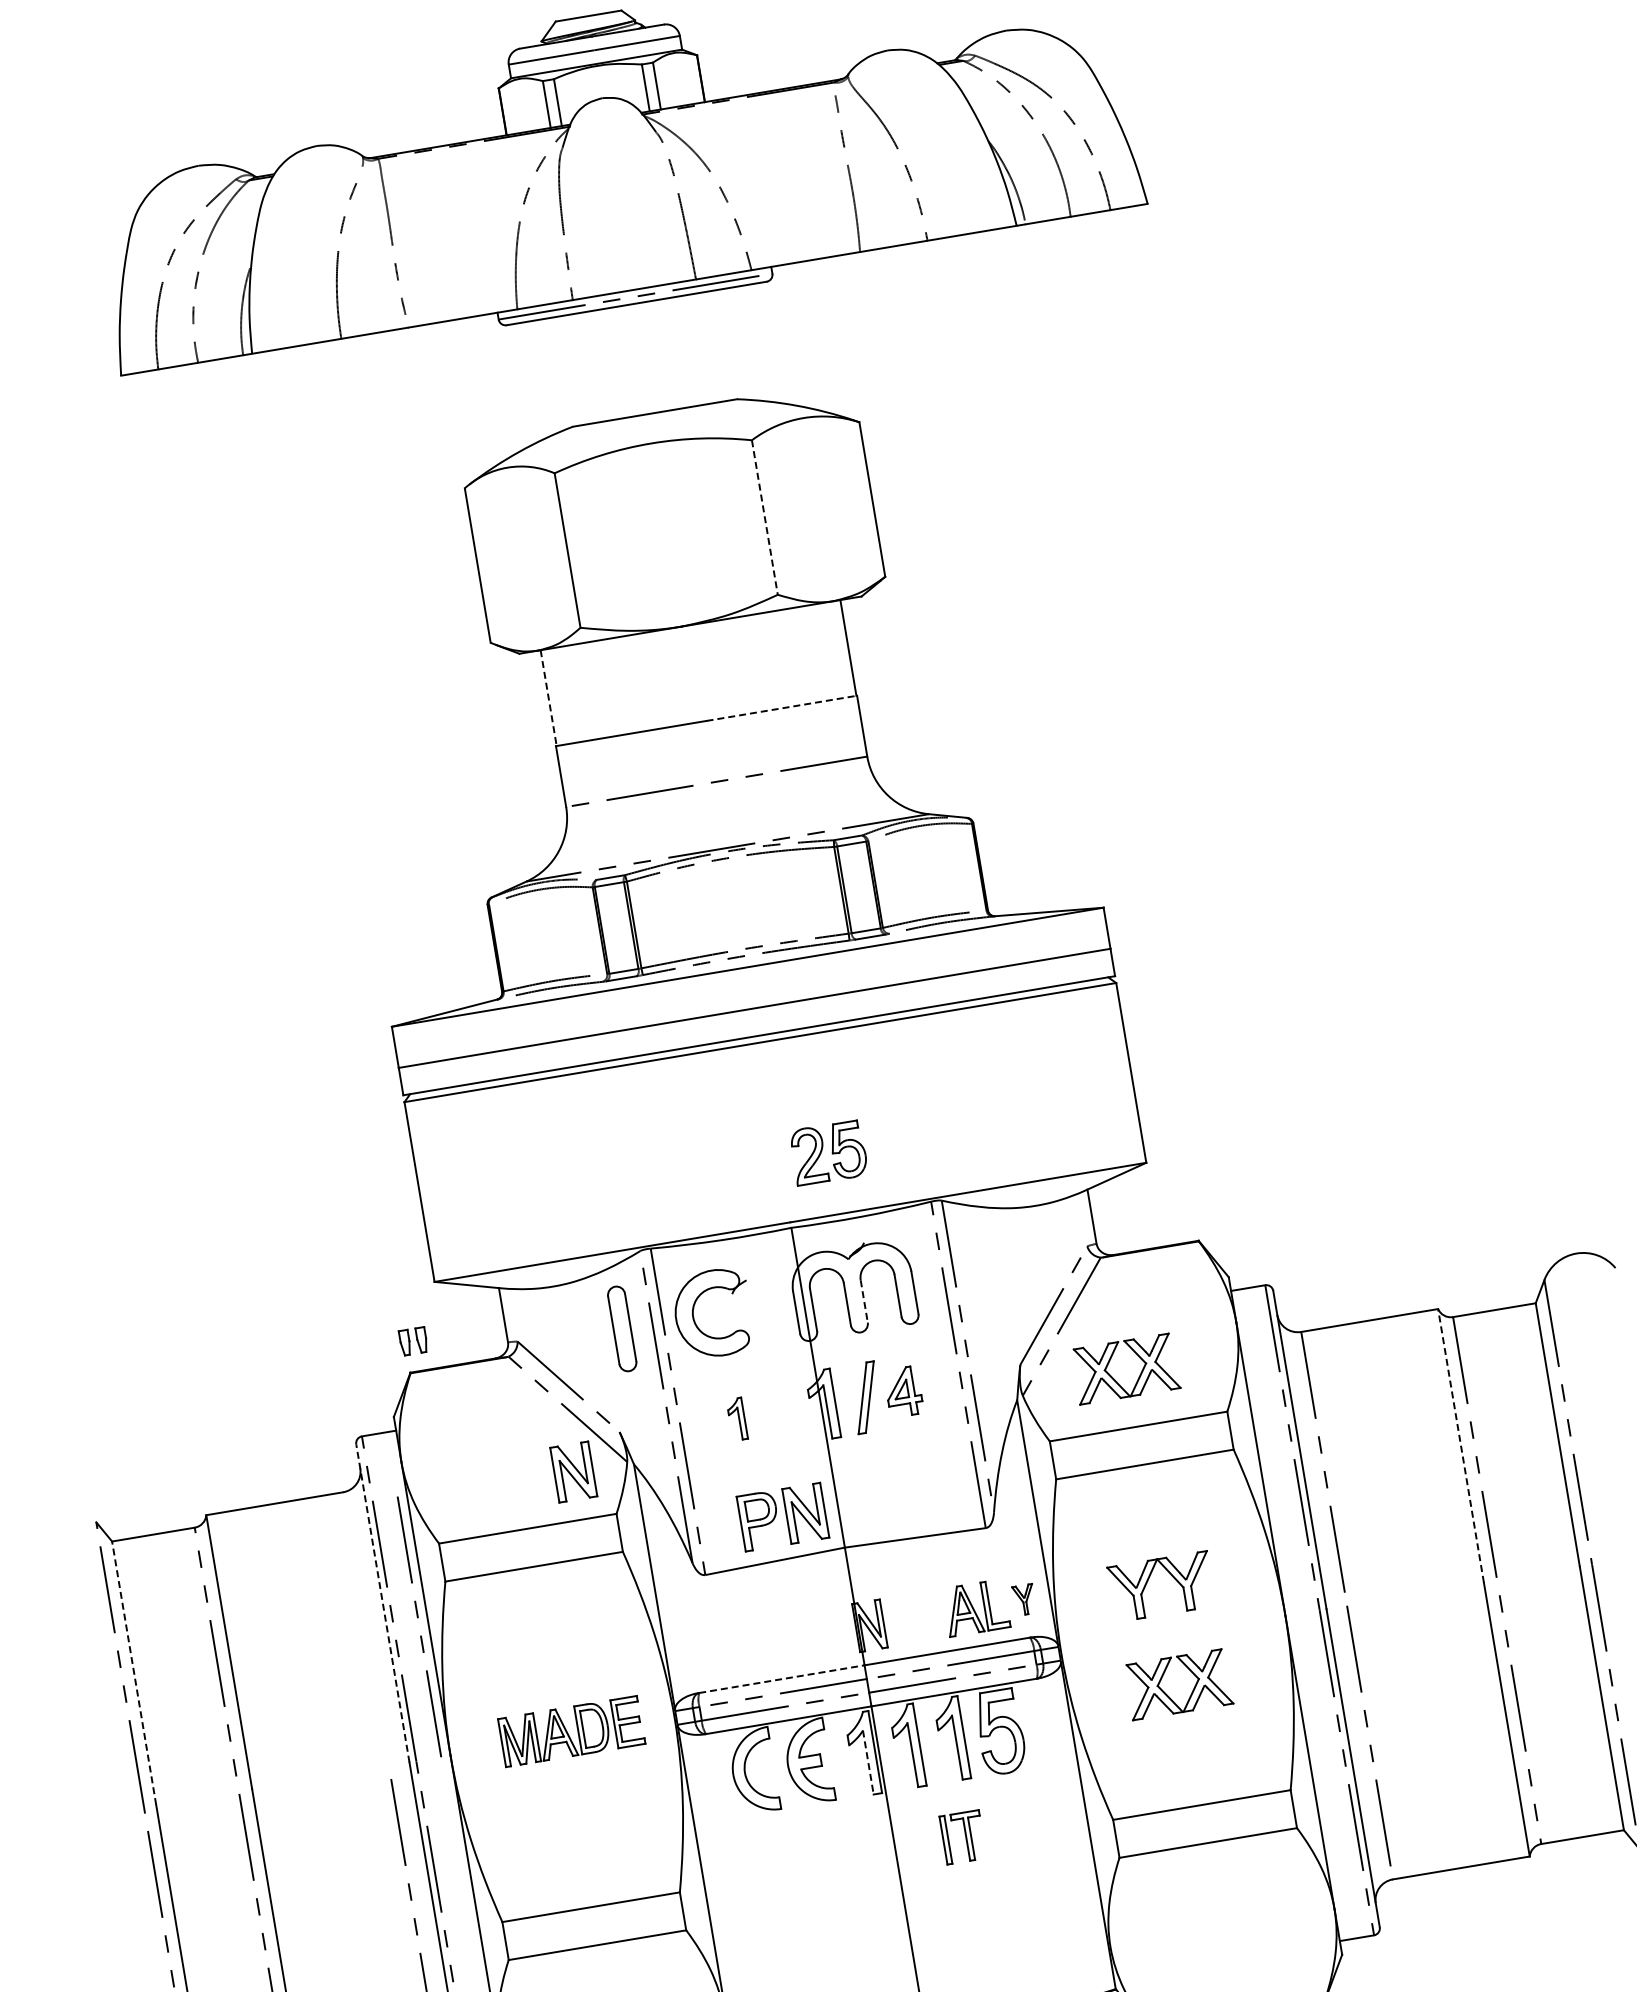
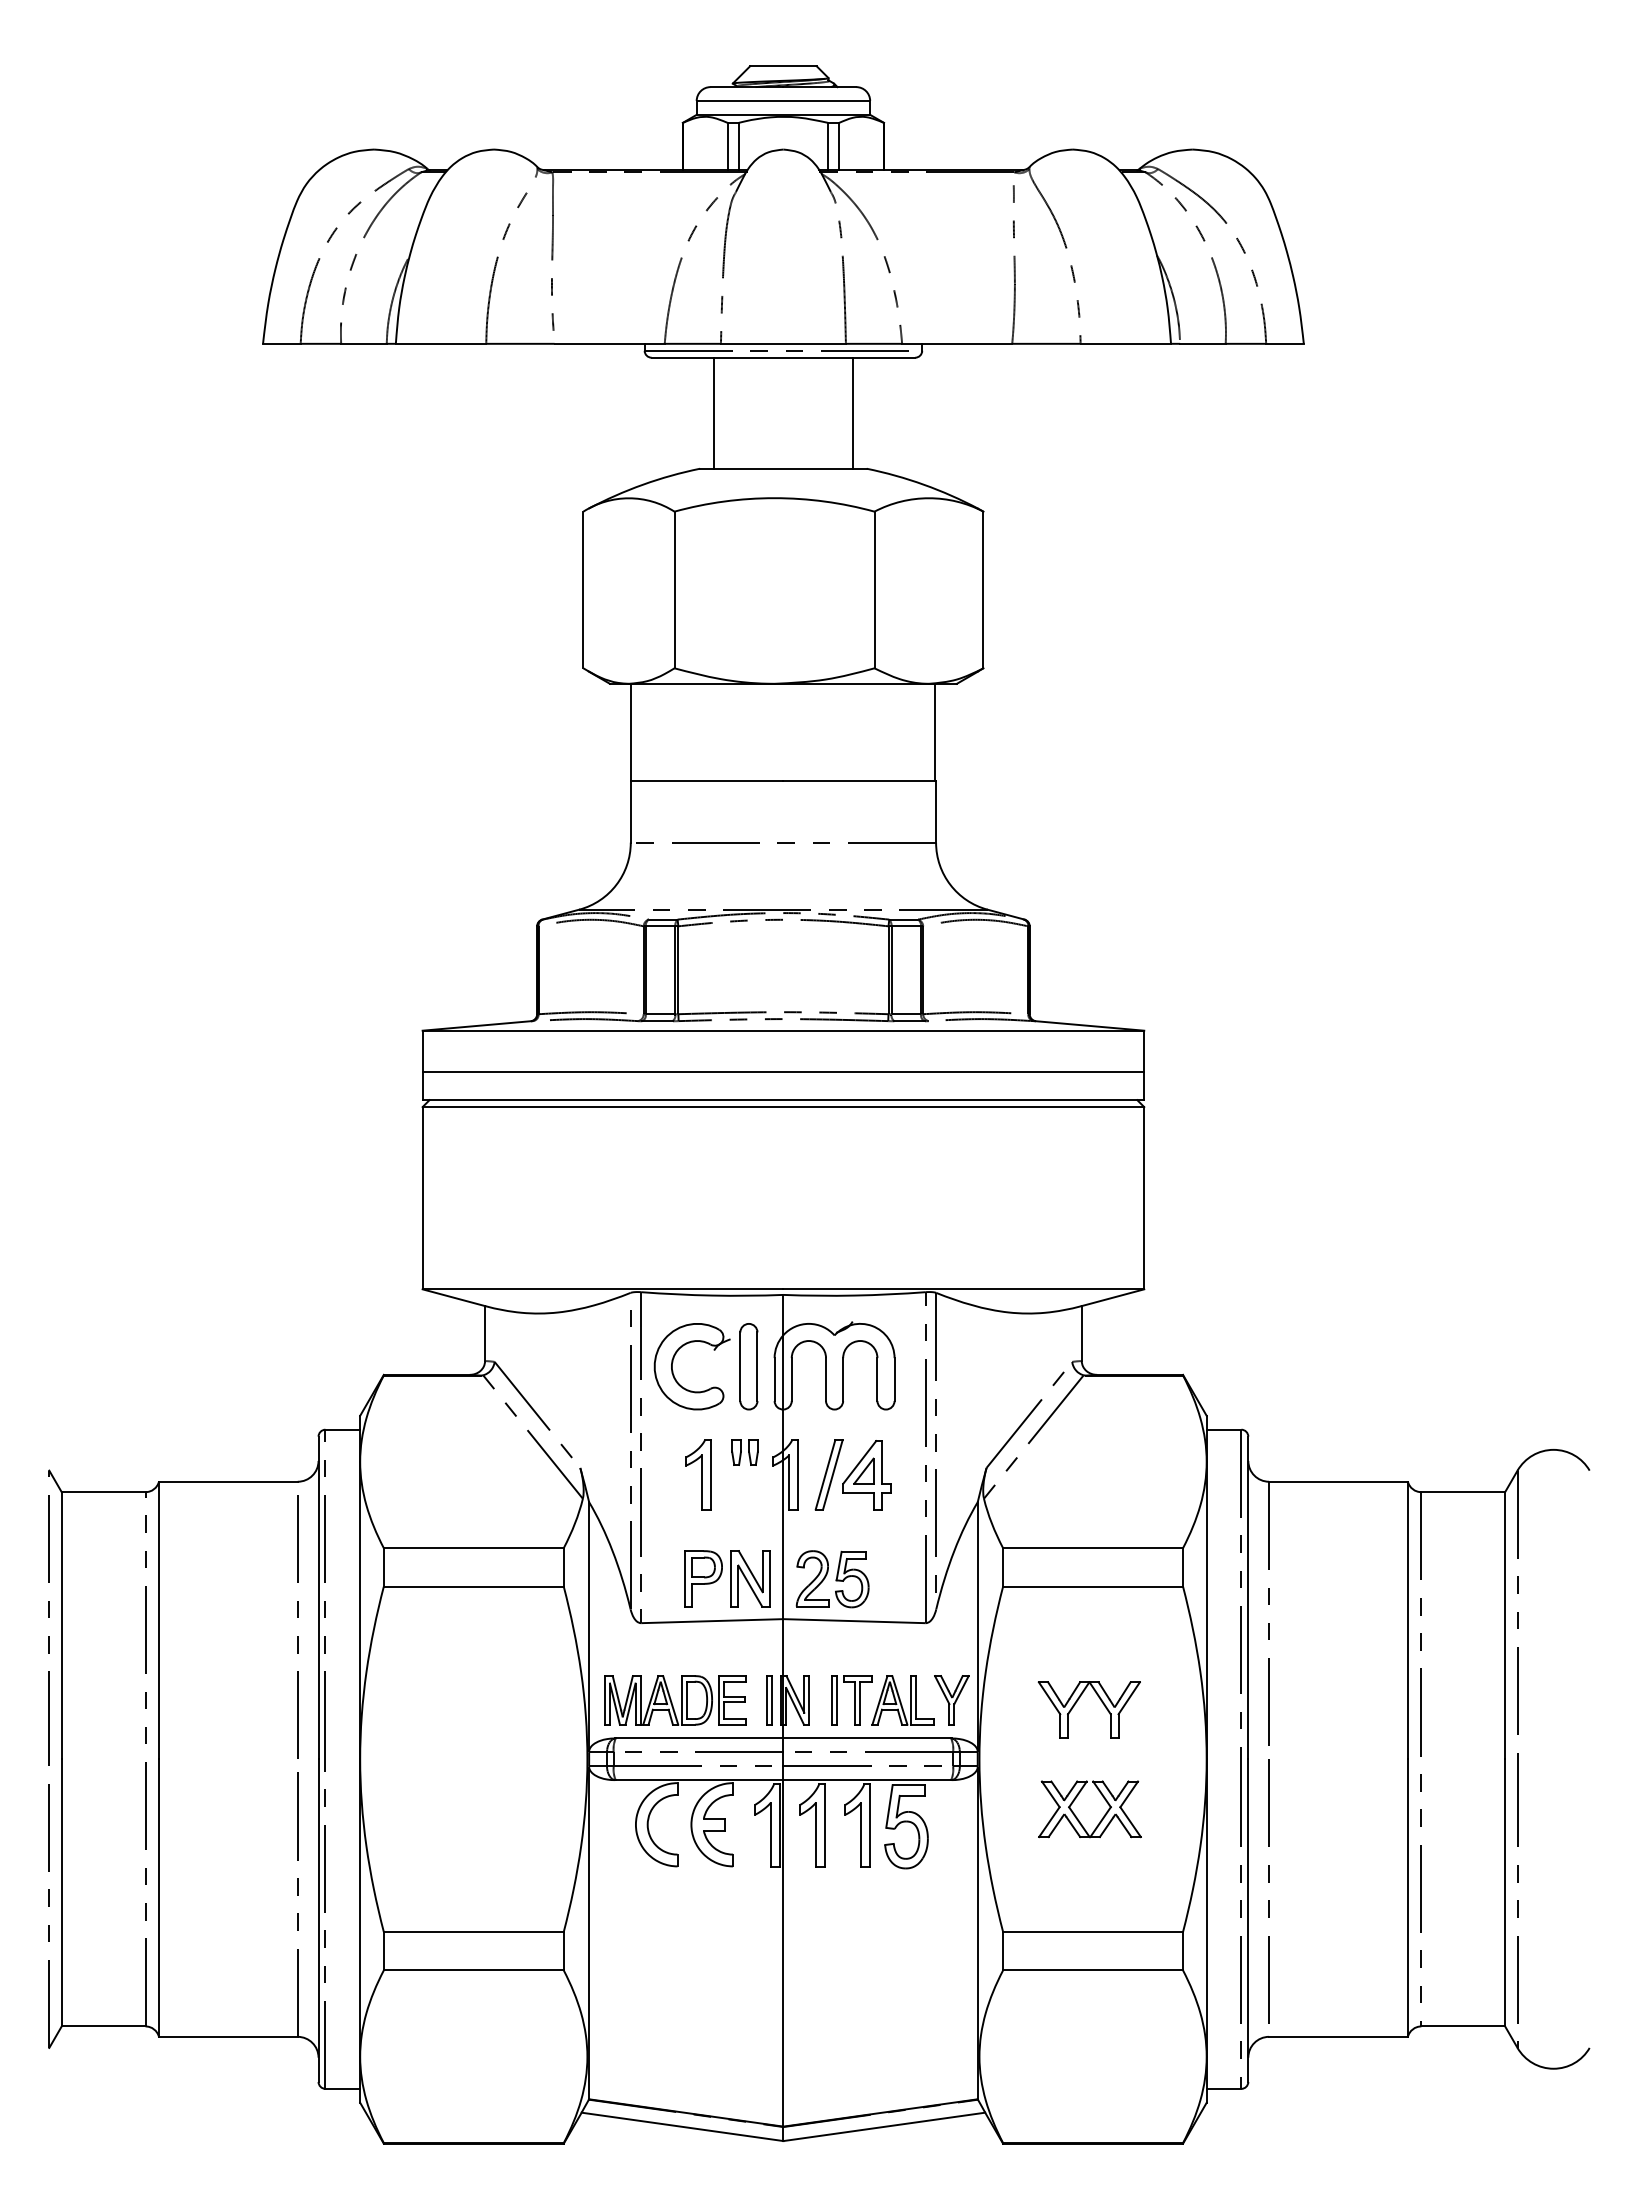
line: (713, 346) -> (852, 412), added
line: (577, 368) -> (714, 412), added
line: (764, 518) -> (874, 590), dashed -> solid
line: (548, 698) -> (631, 732), dashed -> solid
line: (782, 707) -> (860, 780), dashed -> solid
part: (828, 1153) -> (832, 1579), moved
line: (864, 1302) -> (843, 1380), dashed -> solid
part: (621, 1328) -> (748, 1366), moved
part: (413, 1341) -> (744, 1452), moved
part: (1114, 1379) -> (1077, 1497), removed
part: (903, 1392) -> (866, 1475), size x1.43
part: (737, 1418) -> (698, 1474), size x1.67
line: (1460, 1445) -> (1407, 1620), dashed -> solid
part: (573, 1471) -> (528, 1499), removed
part: (1024, 1600) -> (951, 1700), size x1.67
line: (382, 1603) -> (318, 1597), dashed -> solid
line: (417, 1617) -> (297, 1617), moved
part: (844, 1630) -> (769, 1700), added
line: (133, 1673) -> (61, 1625), dashed -> solid
line: (781, 1679) -> (699, 1738), dashed -> solid
part: (571, 1731) -> (675, 1700), moved
line: (868, 1762) -> (771, 1835), dashed -> solid
part: (962, 1837) -> (851, 1700), moved

